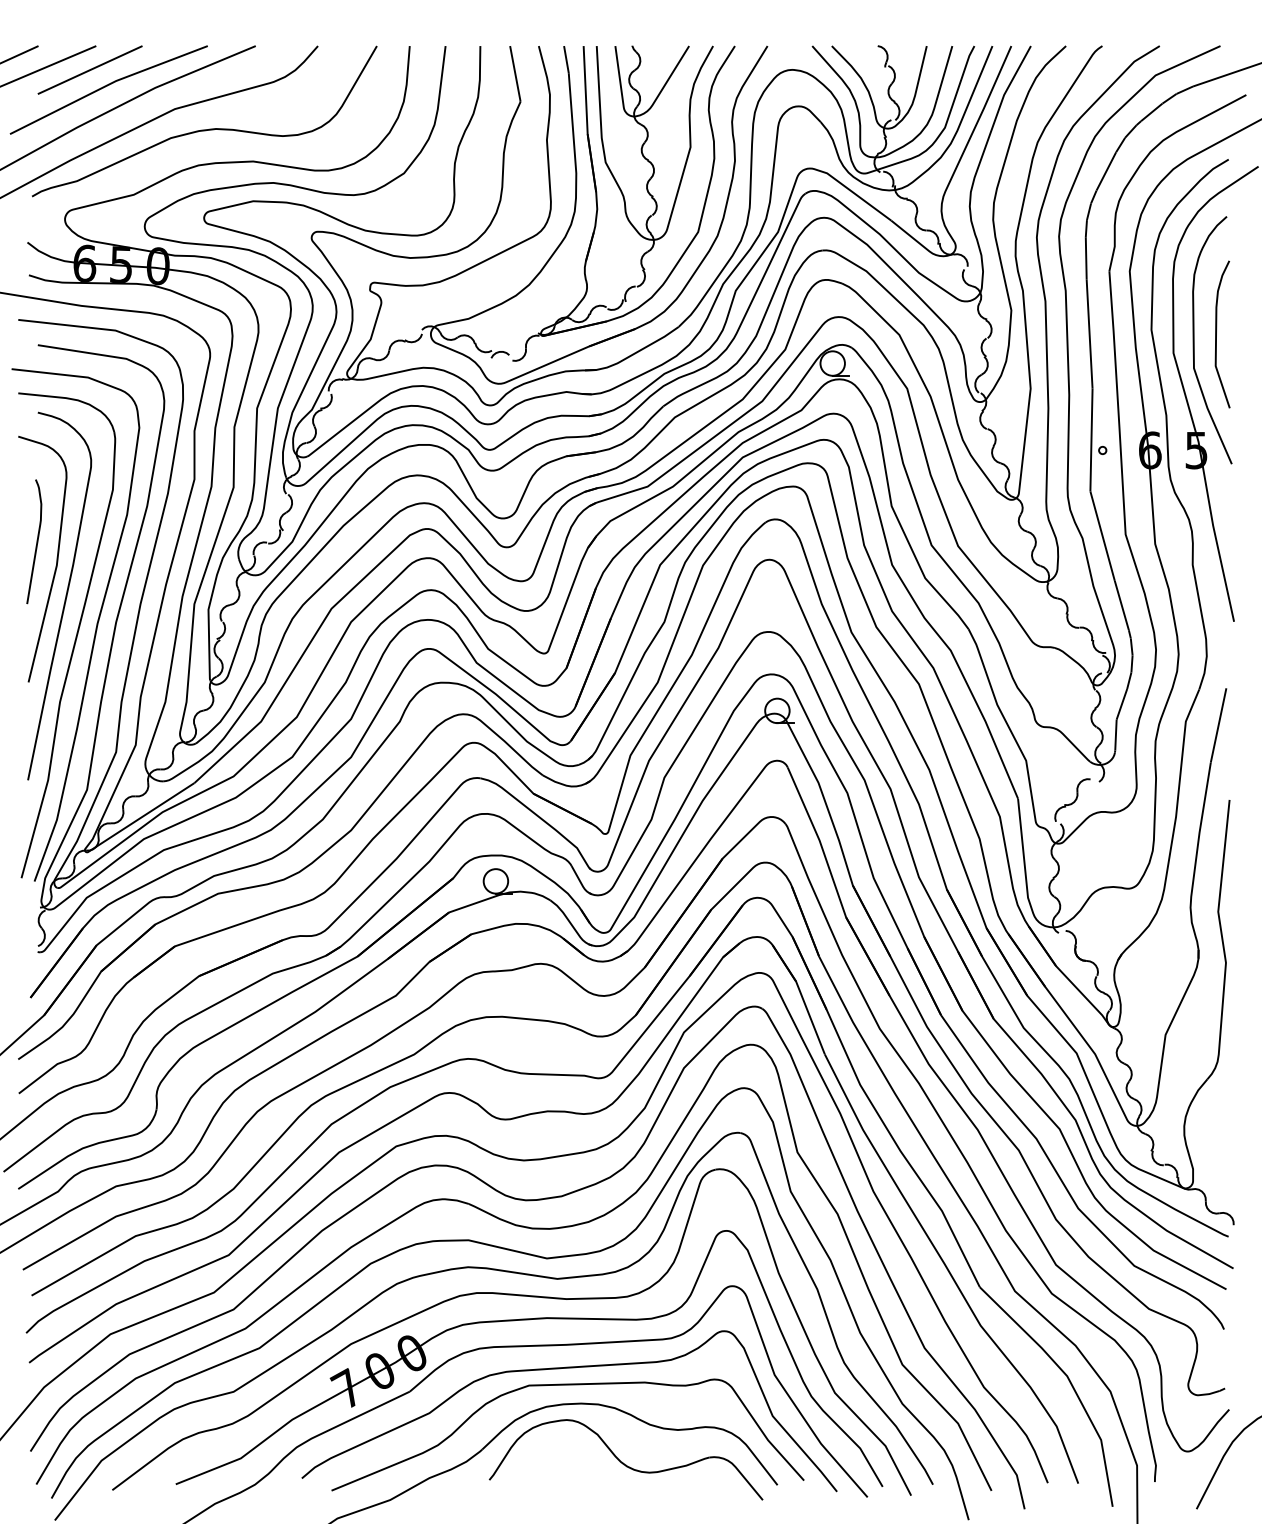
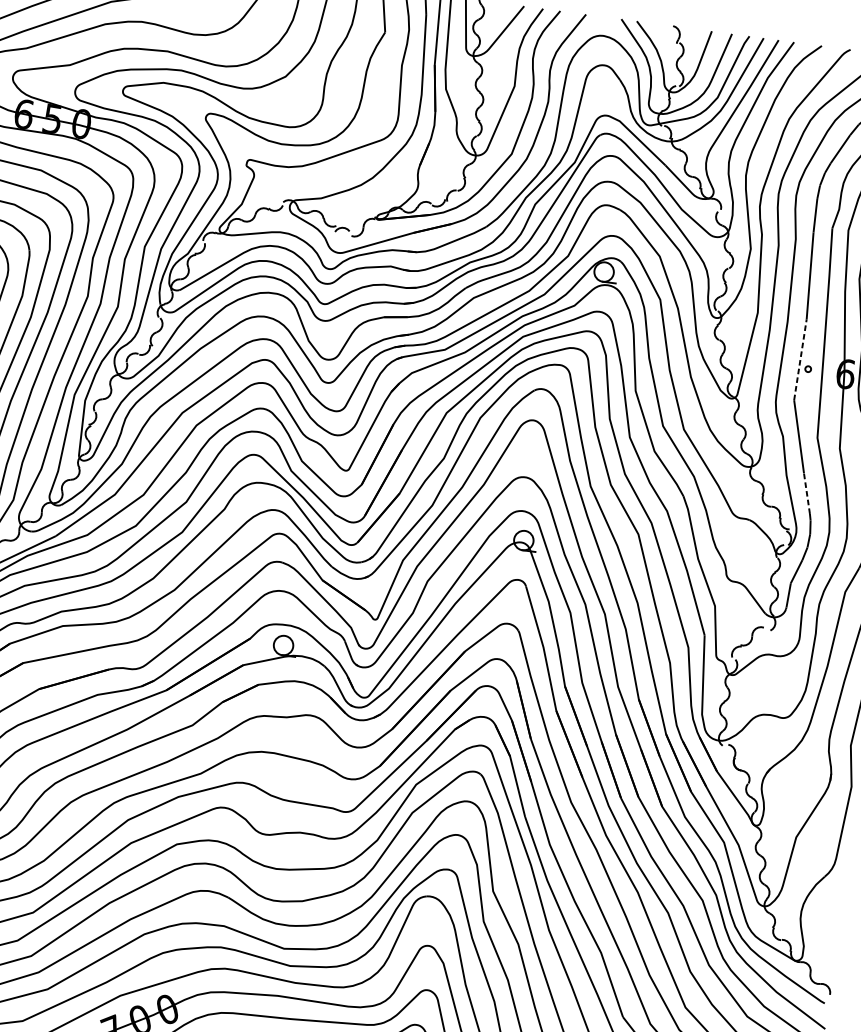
line: (1091, 439) -> (800, 359), solid -> dashed
line: (1121, 605) -> (806, 493), solid -> dashed

